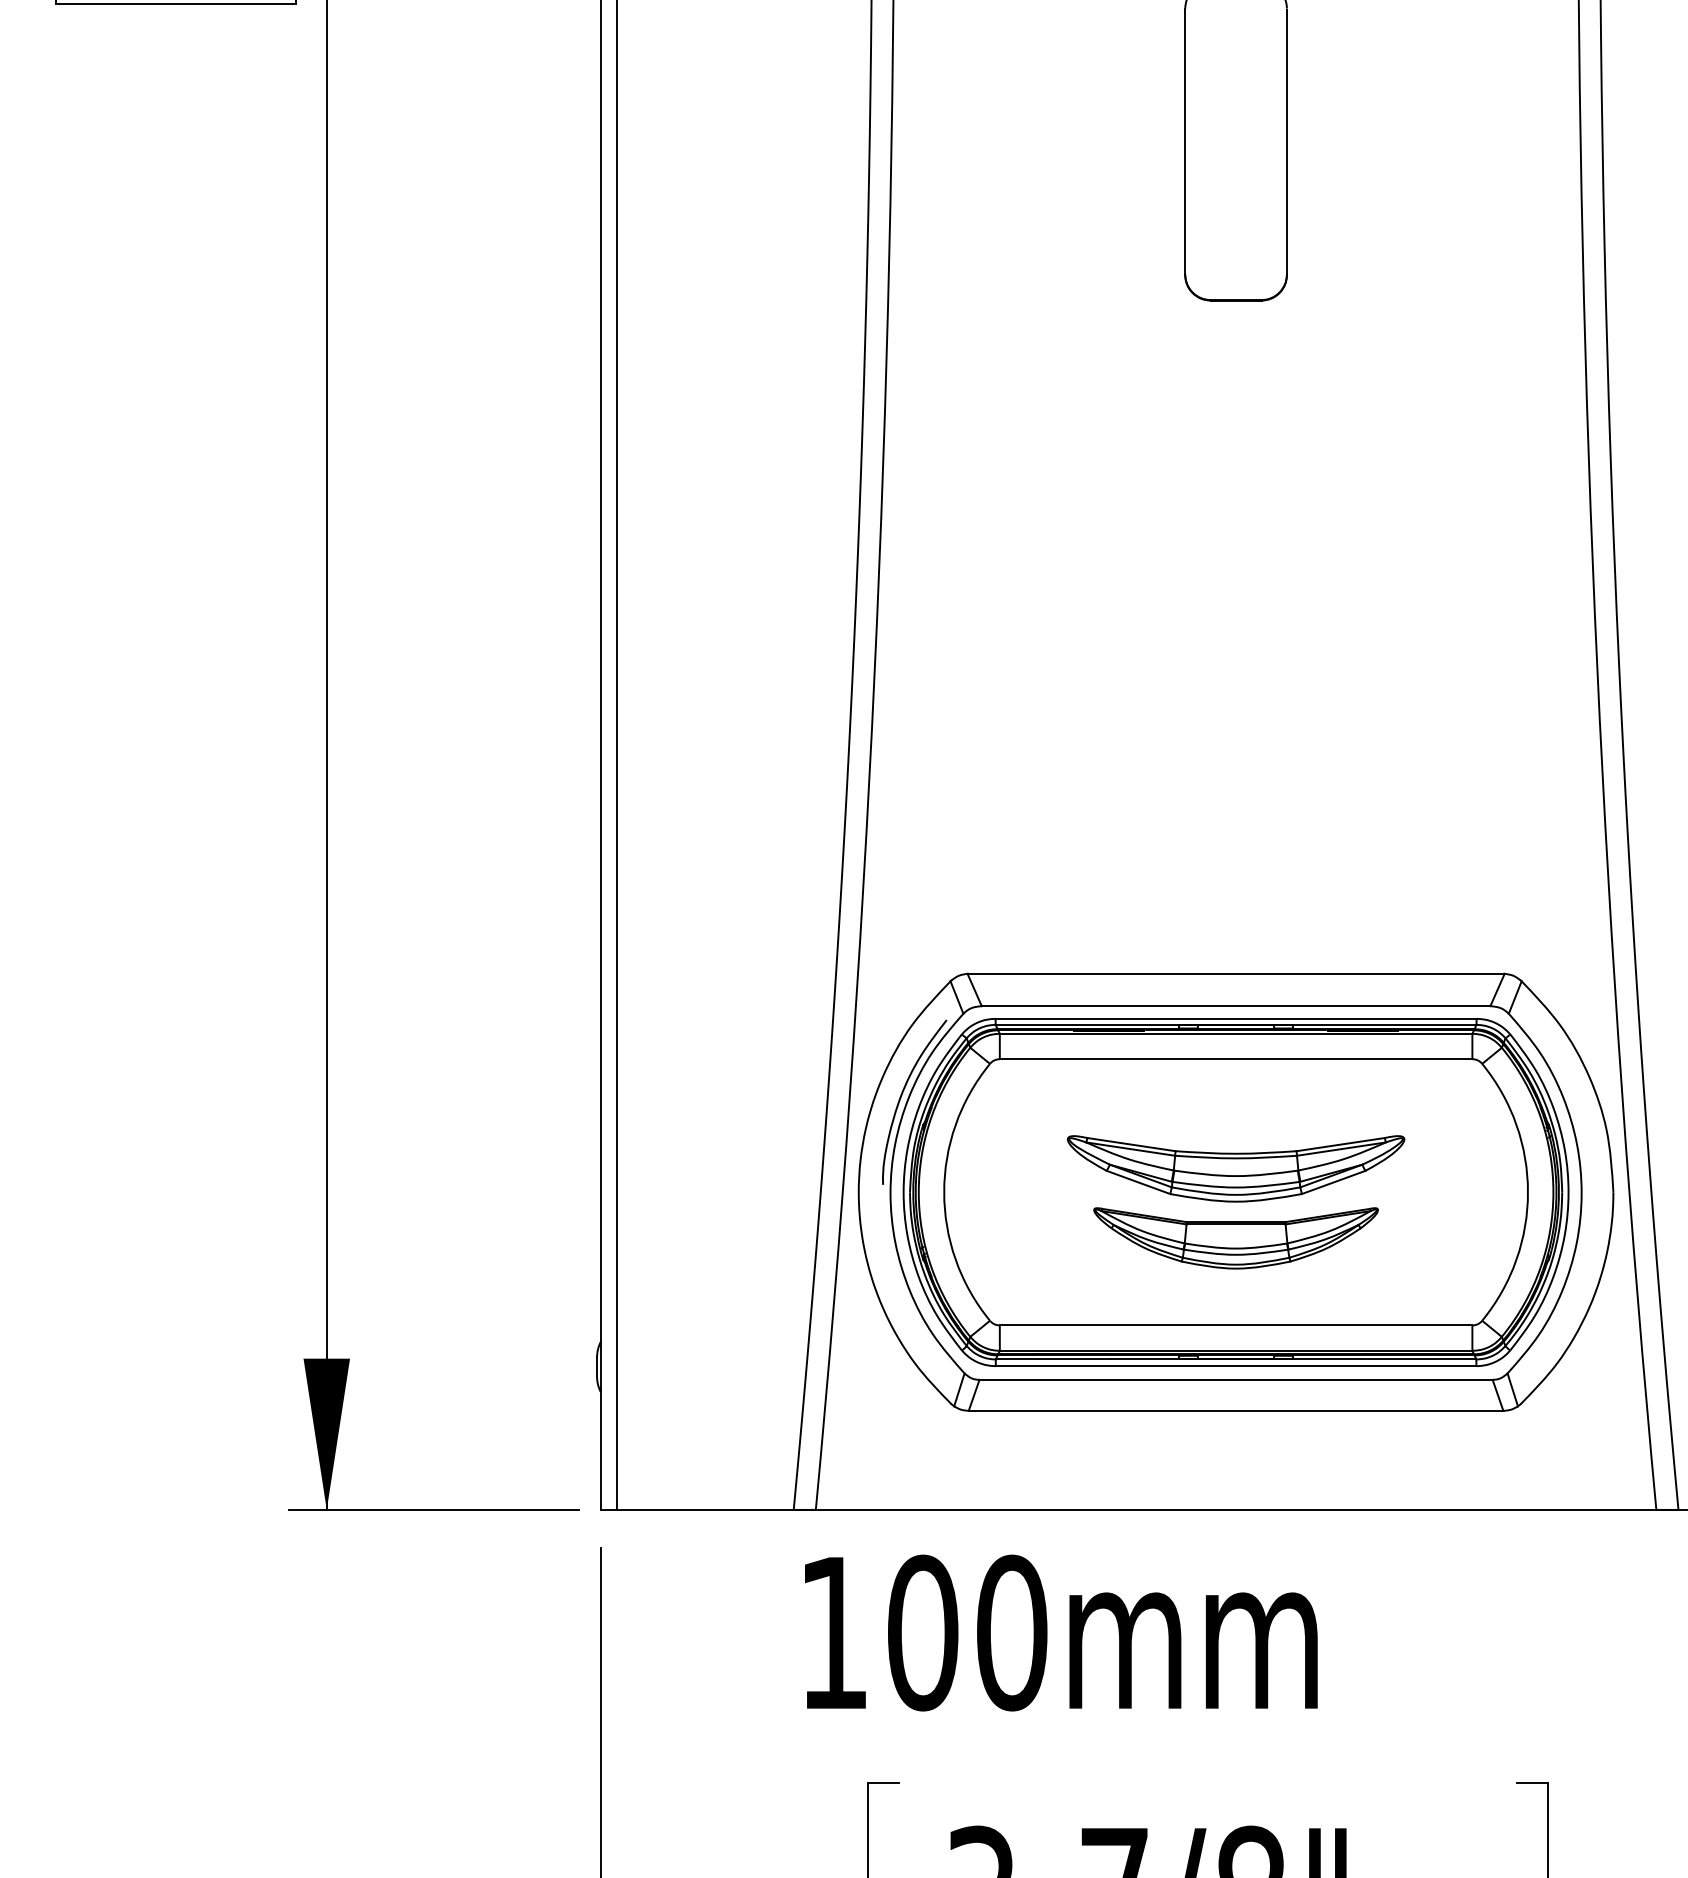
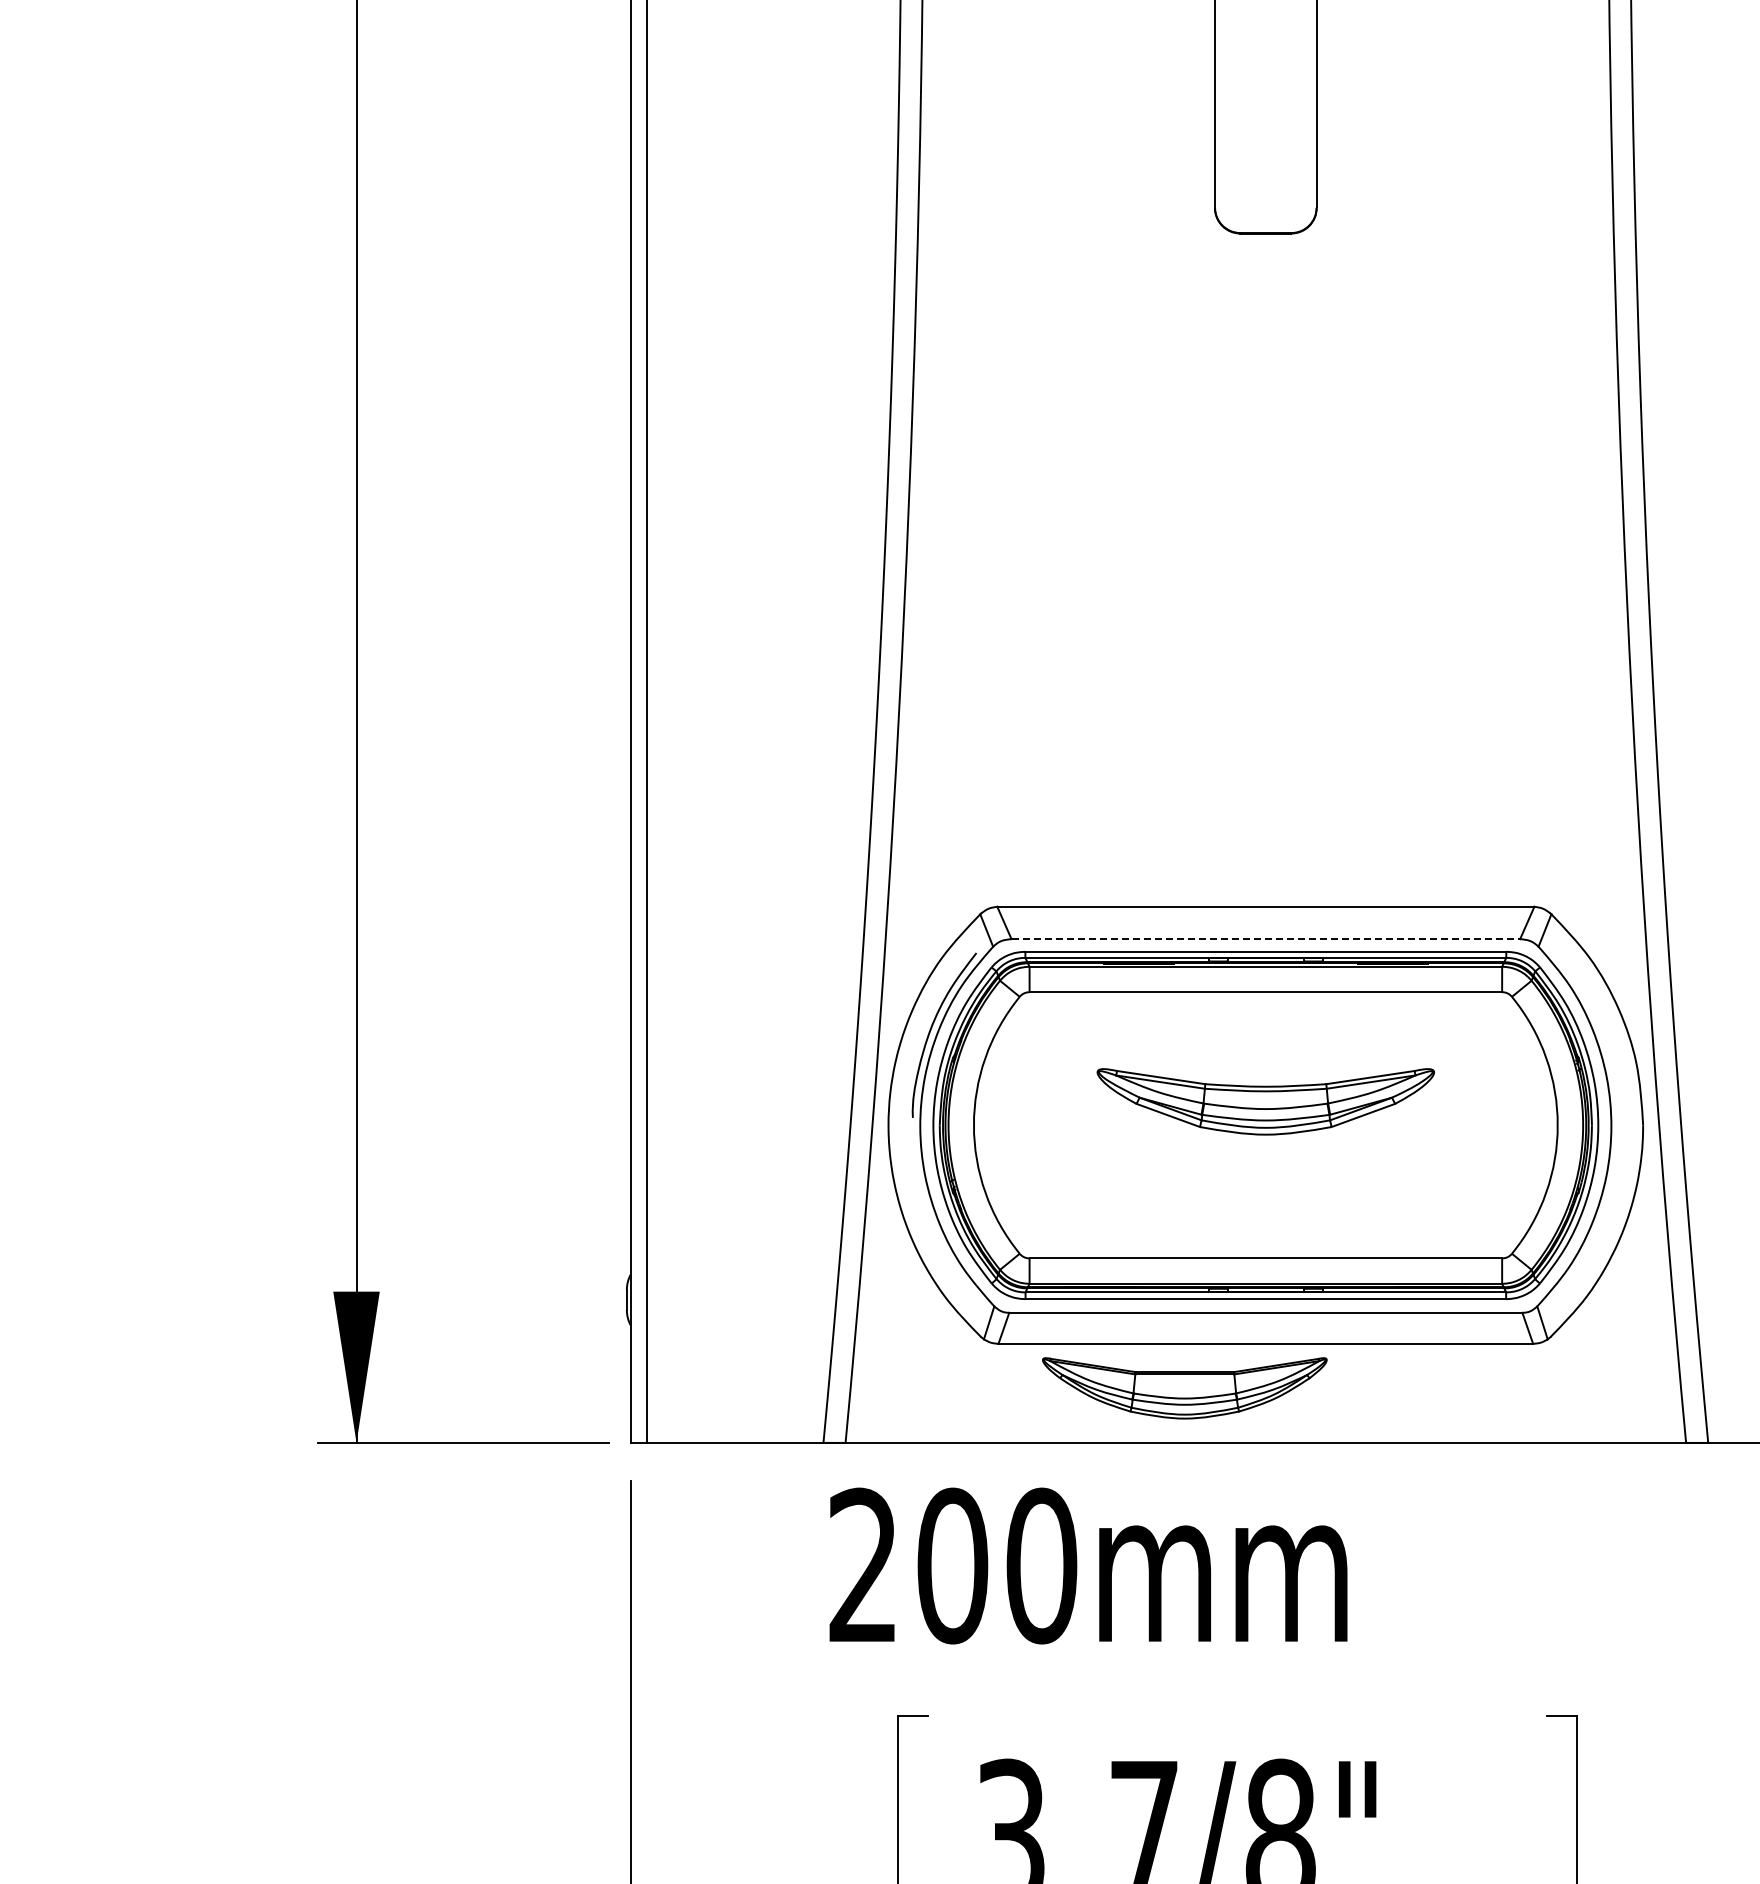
line: (1236, 1006) -> (1266, 939), solid -> dashed
part: (1235, 1238) -> (1184, 1388), moved
text: (832, 1631) -> (862, 1564), 100mm -> 200mm

